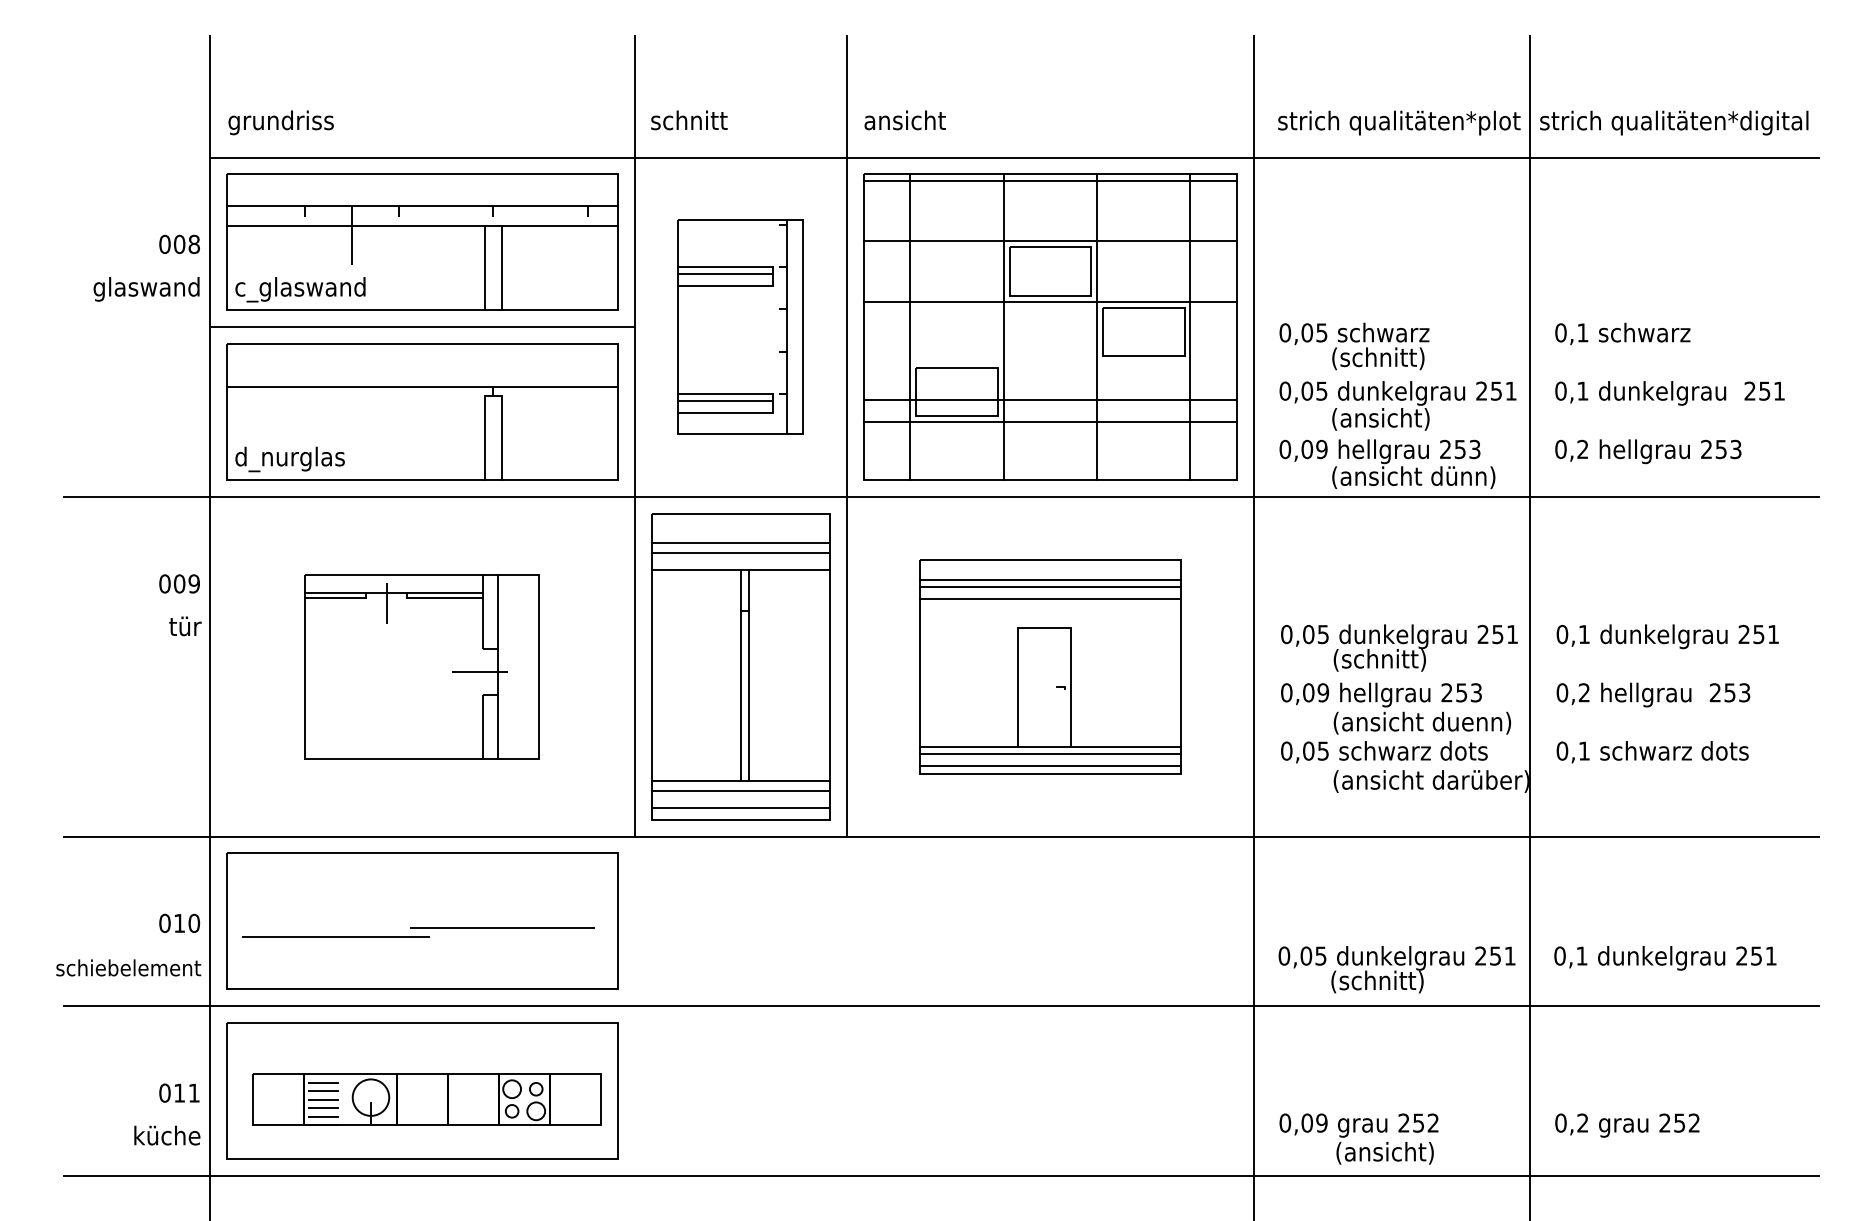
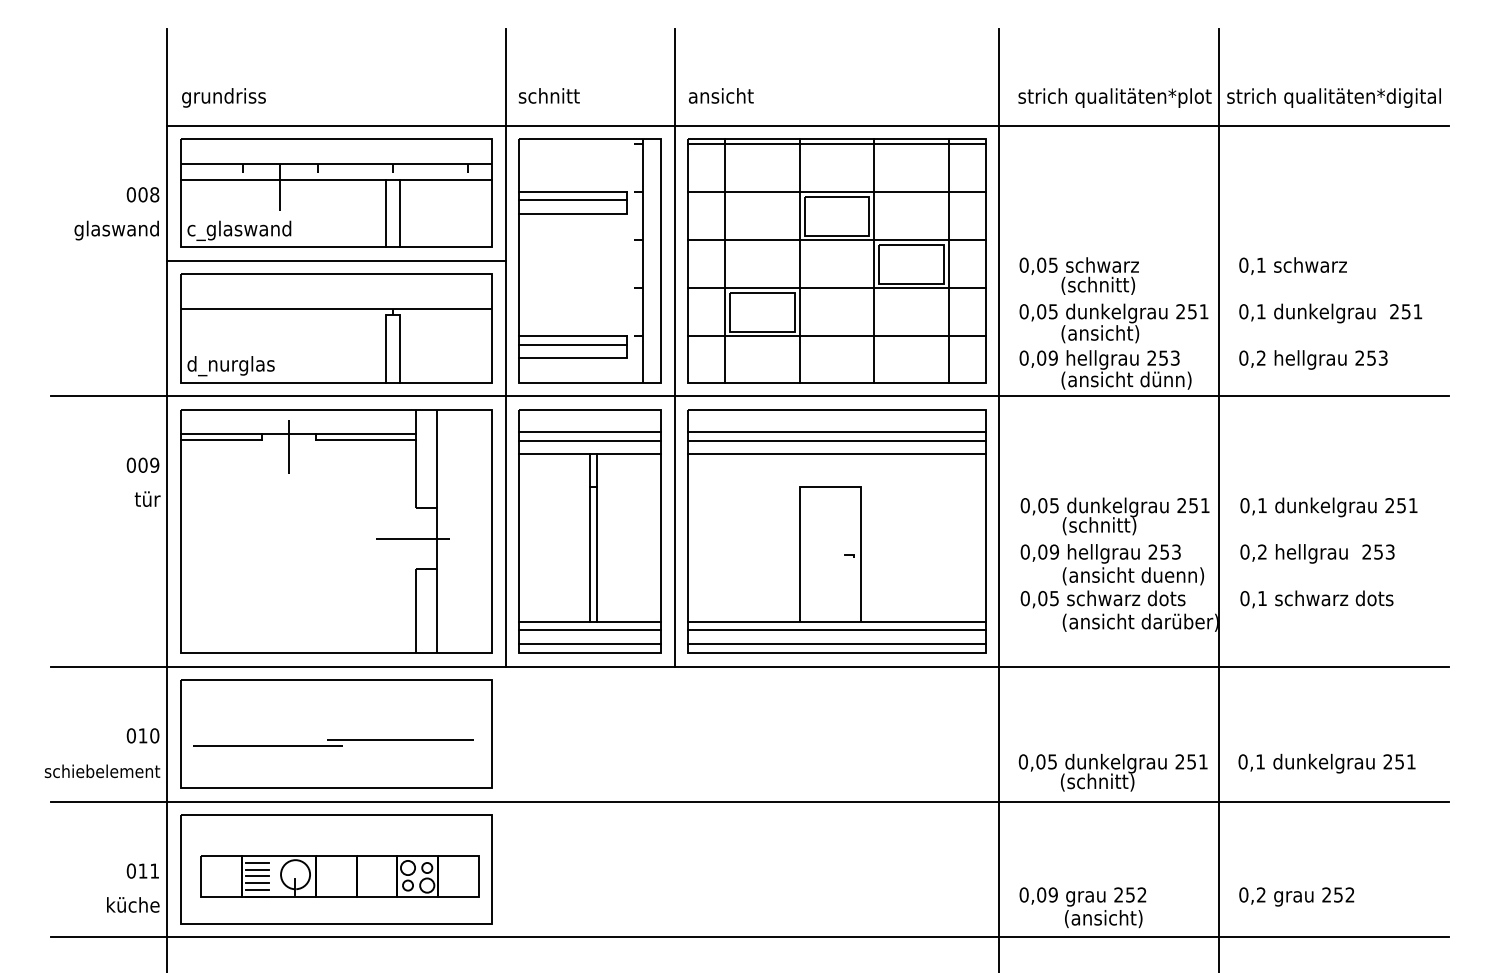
part: (739, 326) -> (589, 260), size x1.43
line: (1049, 399) -> (836, 288), moved
part: (422, 666) -> (336, 531), size x1.67
part: (1049, 666) -> (836, 531), size x1.43

